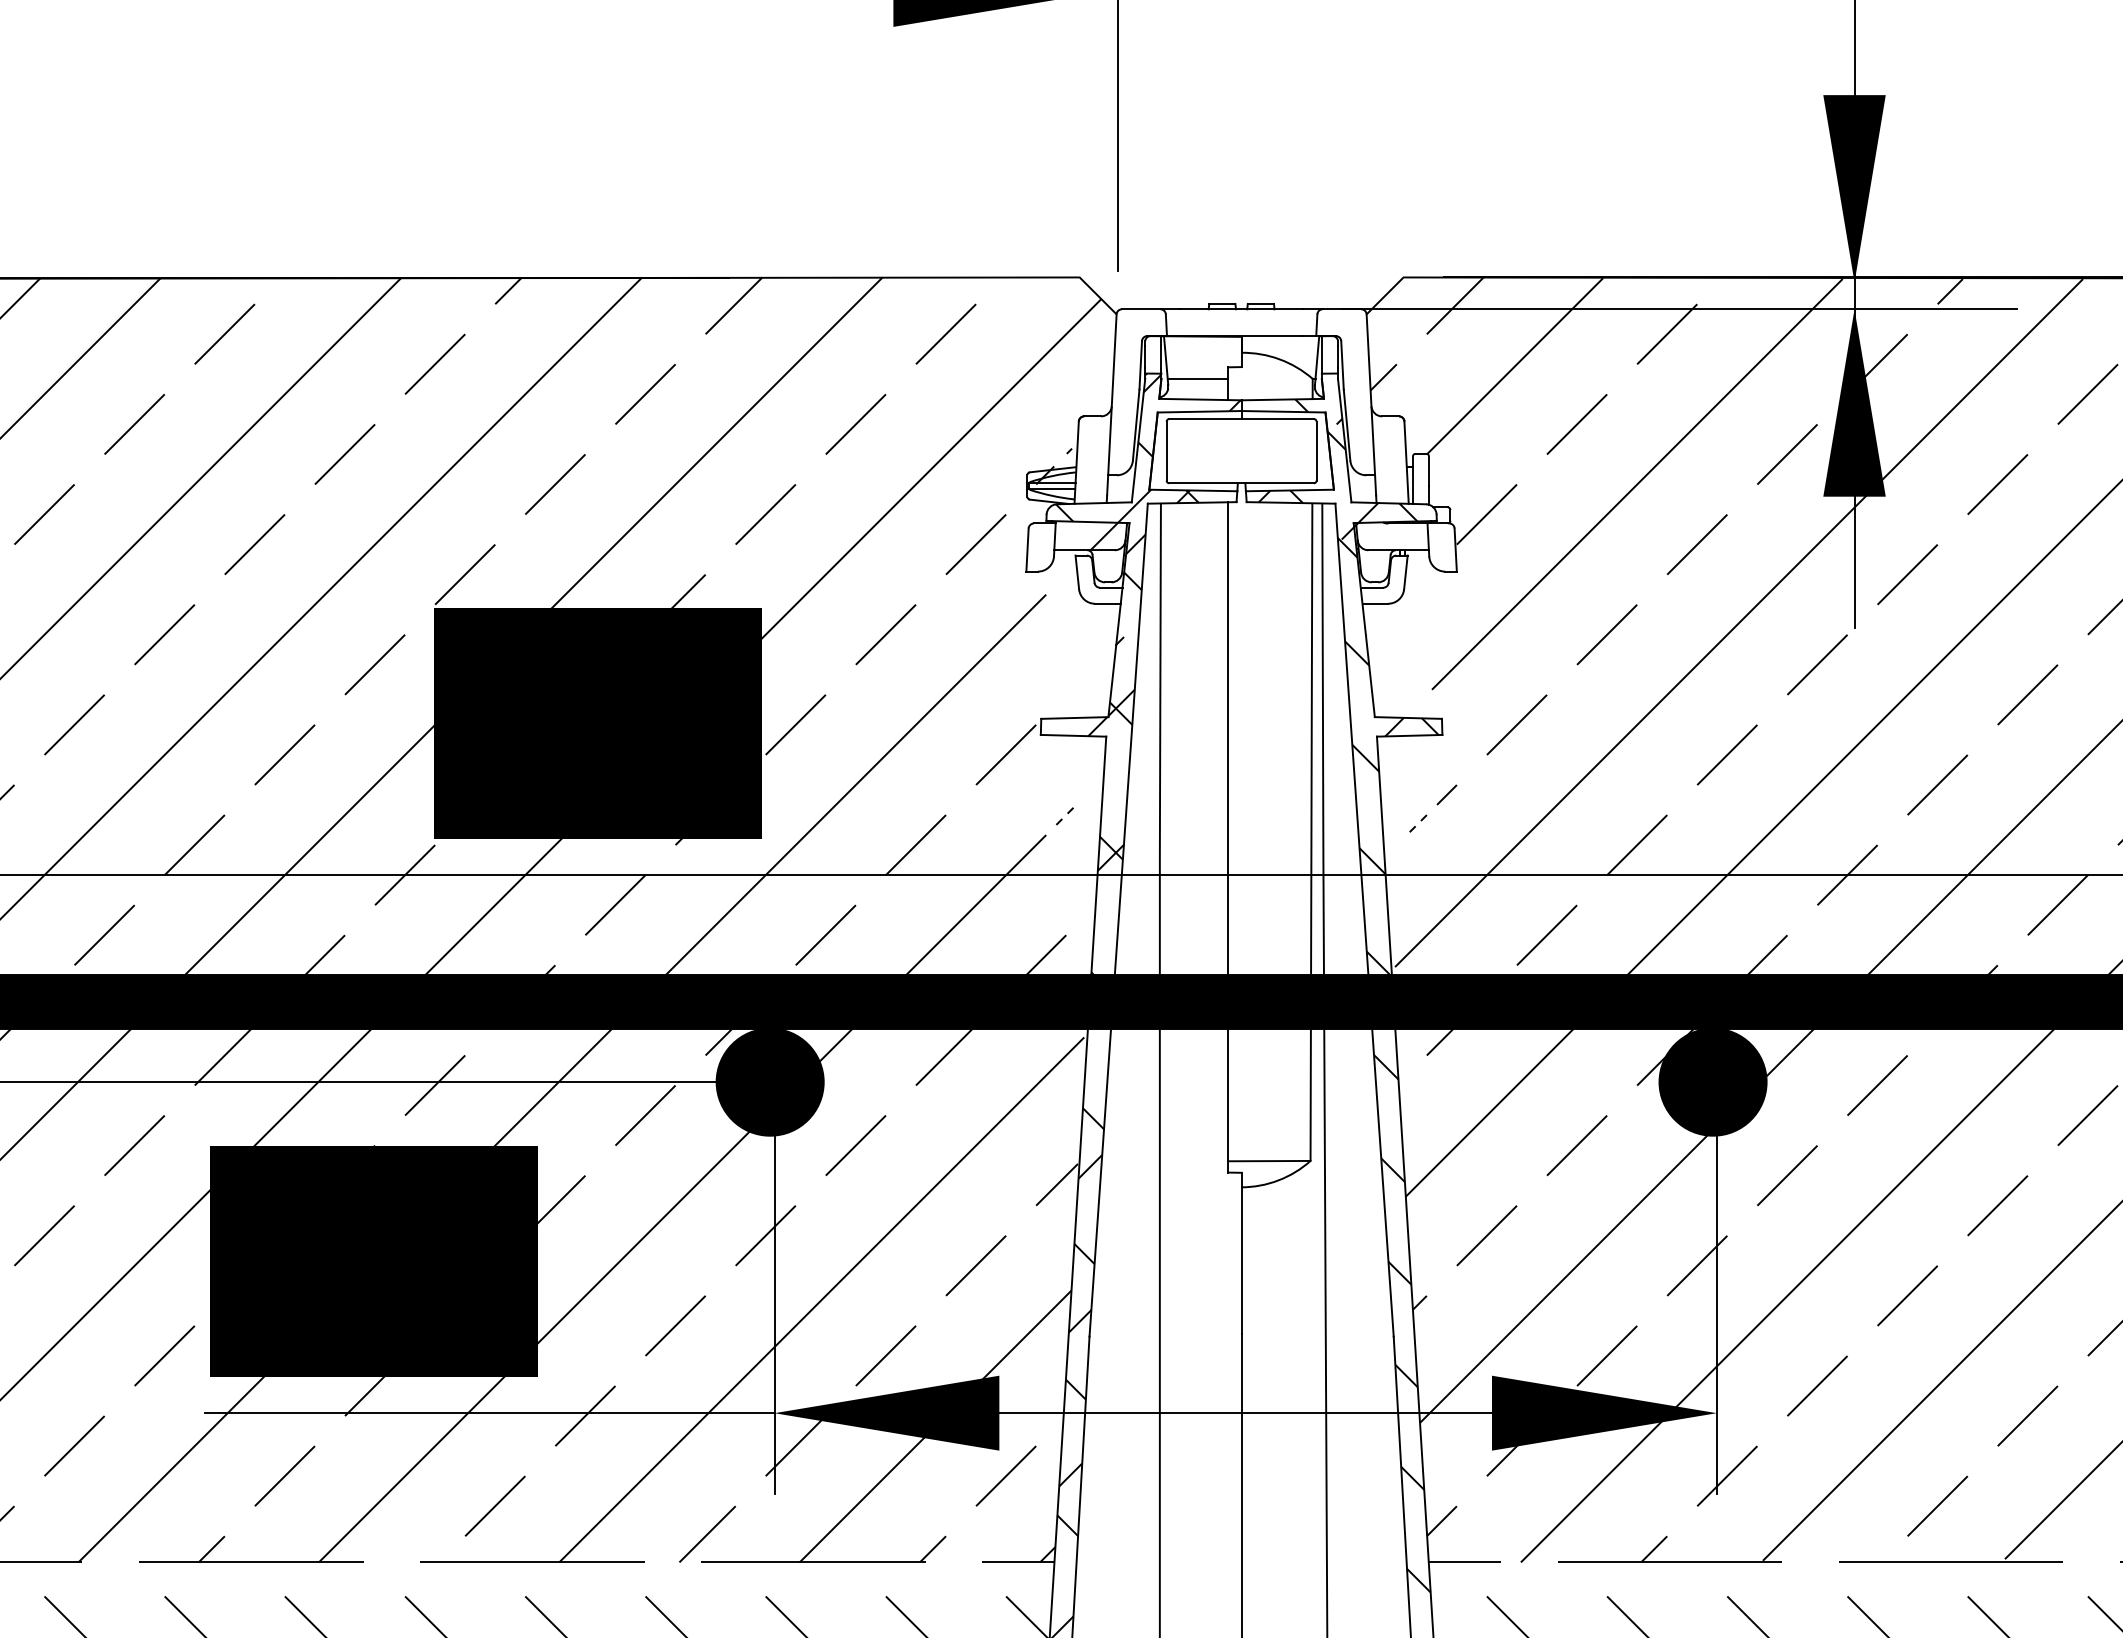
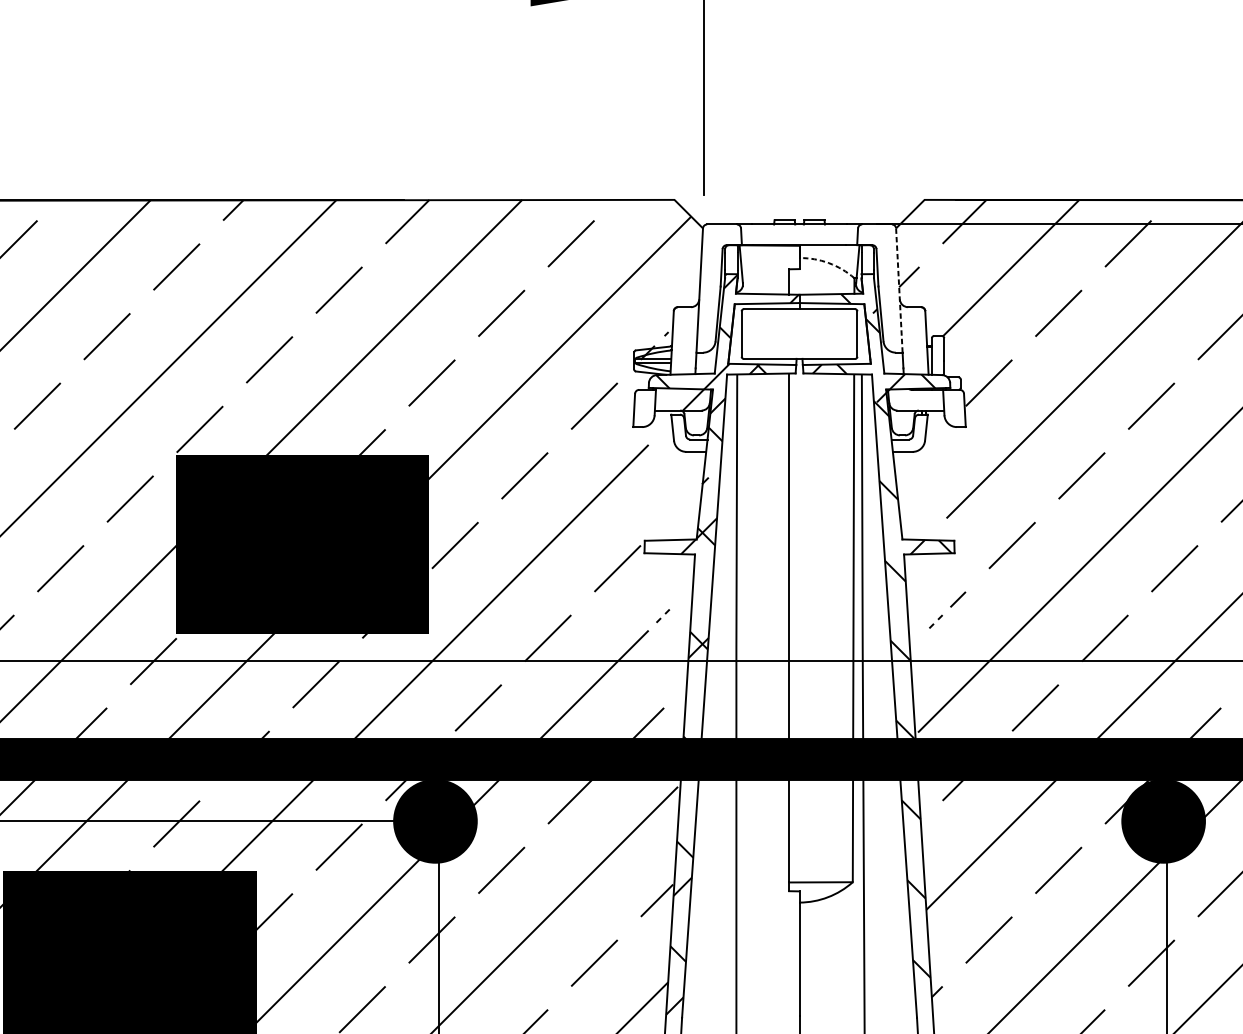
arc: (1279, 359) -> (828, 263), solid -> dashed
line: (1197, 378) -> (765, 277), removed
line: (1370, 394) -> (899, 290), solid -> dashed

